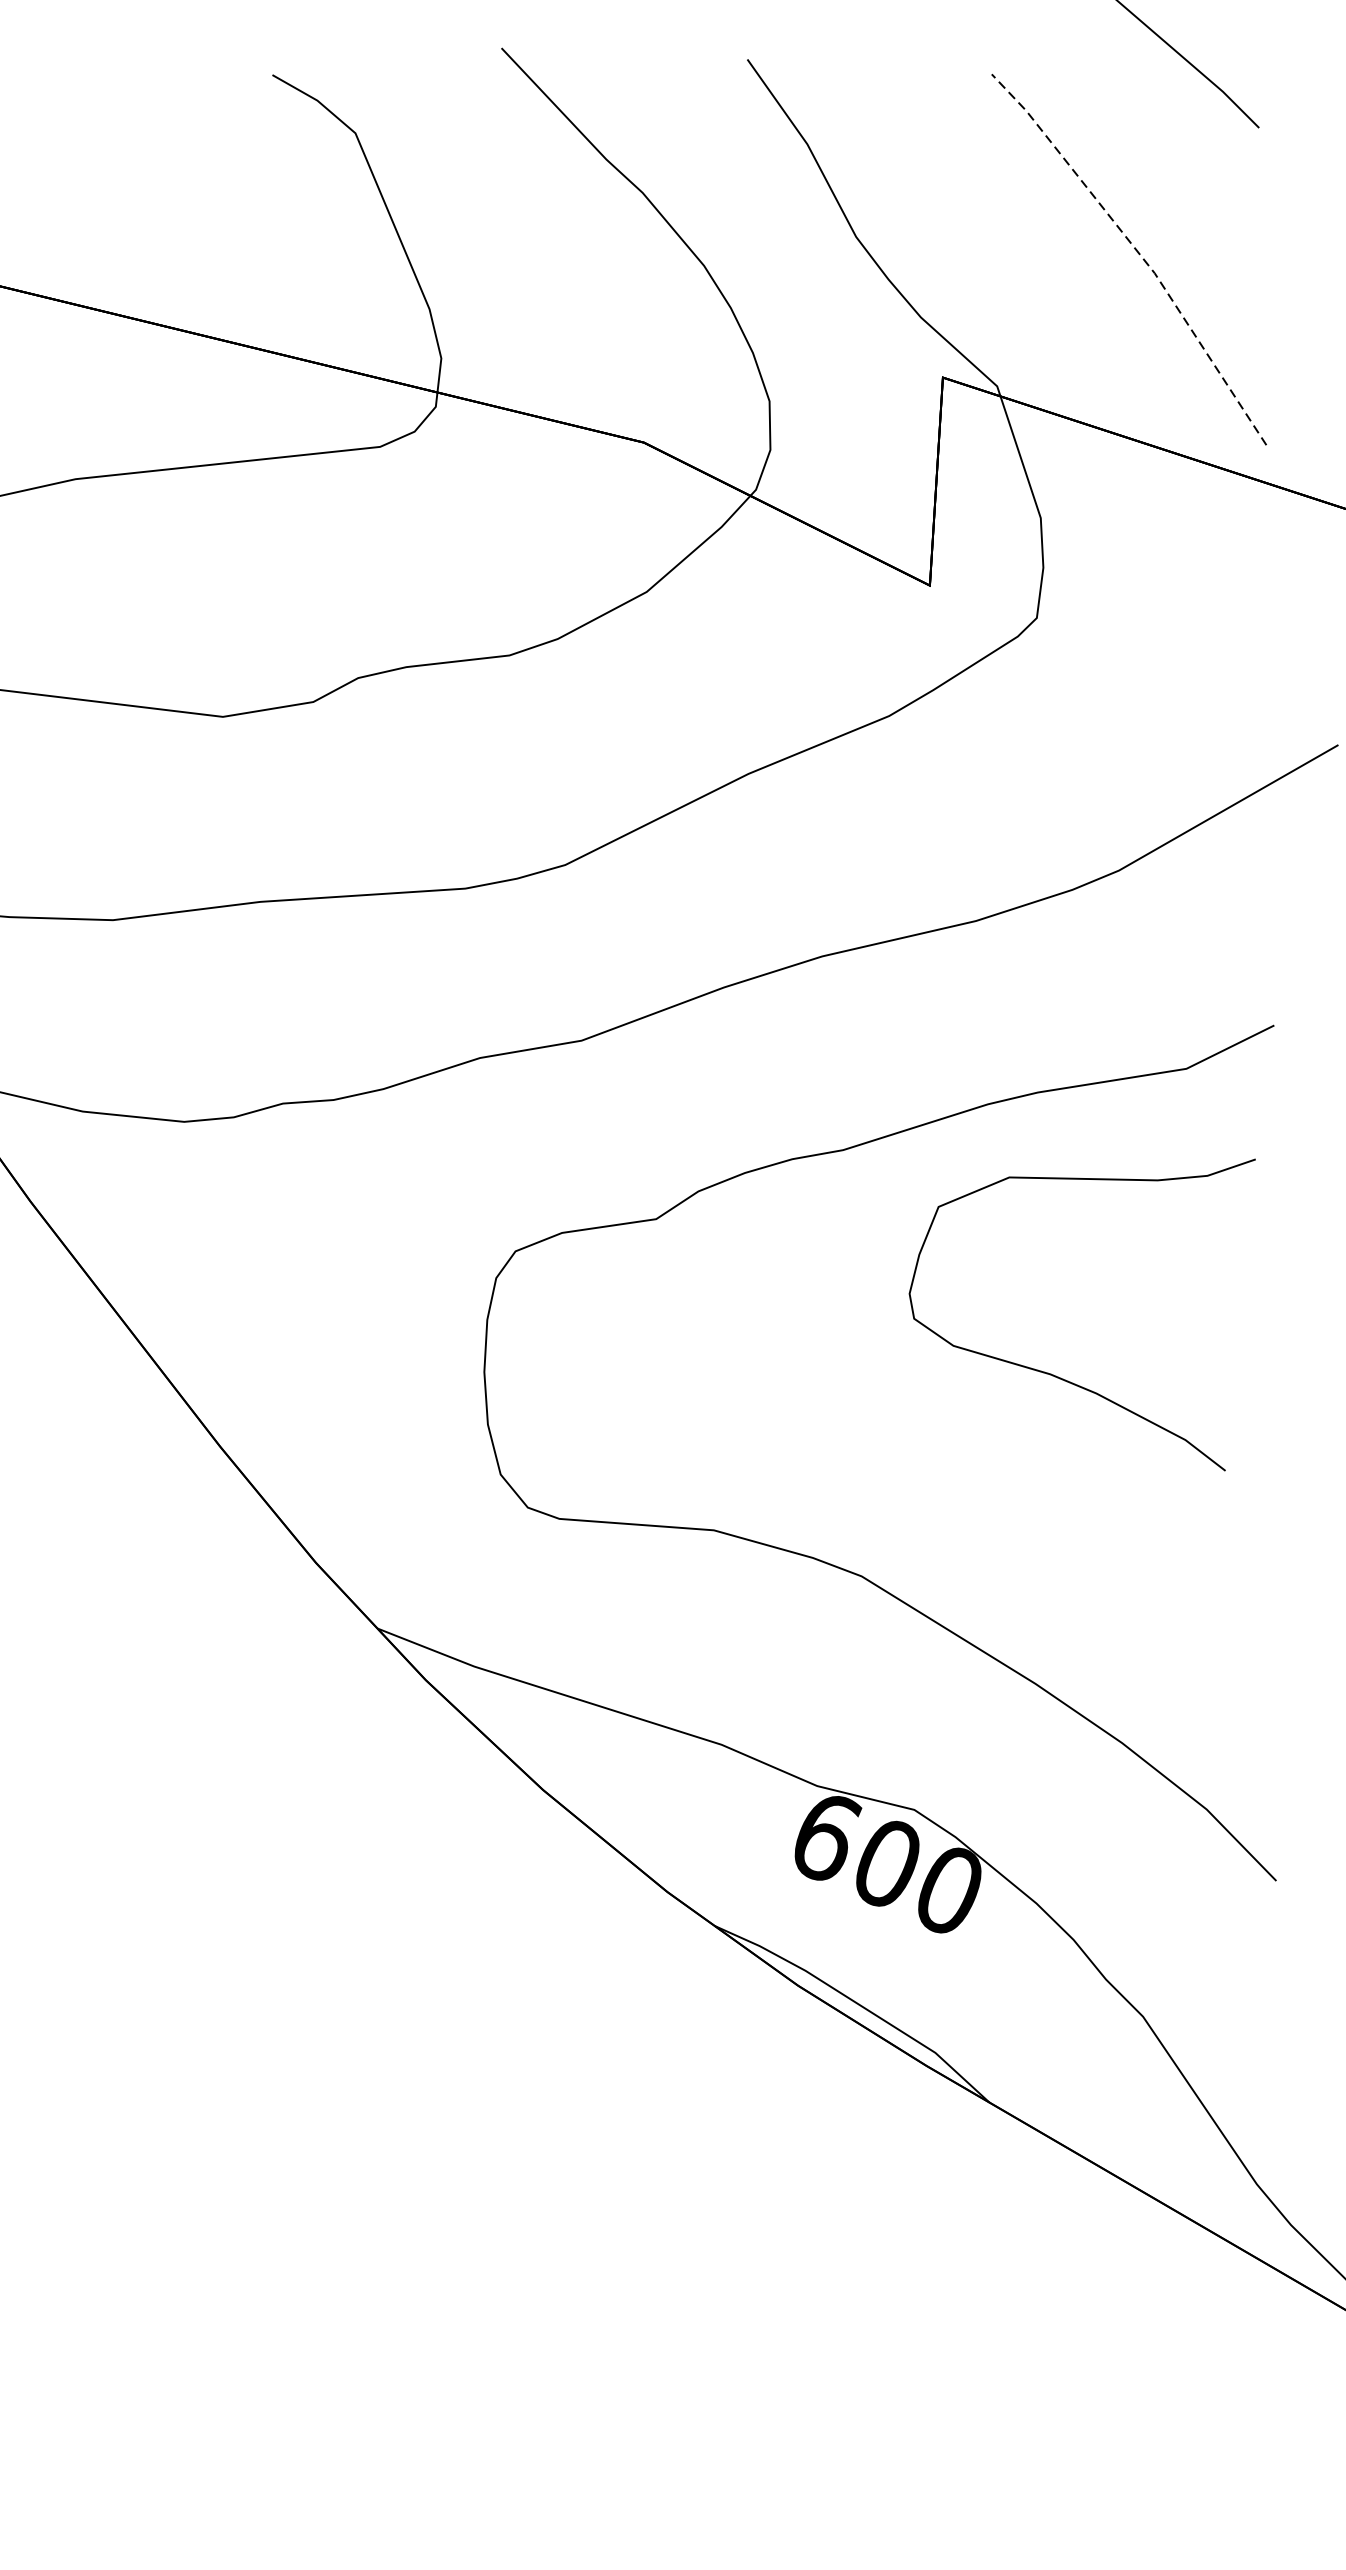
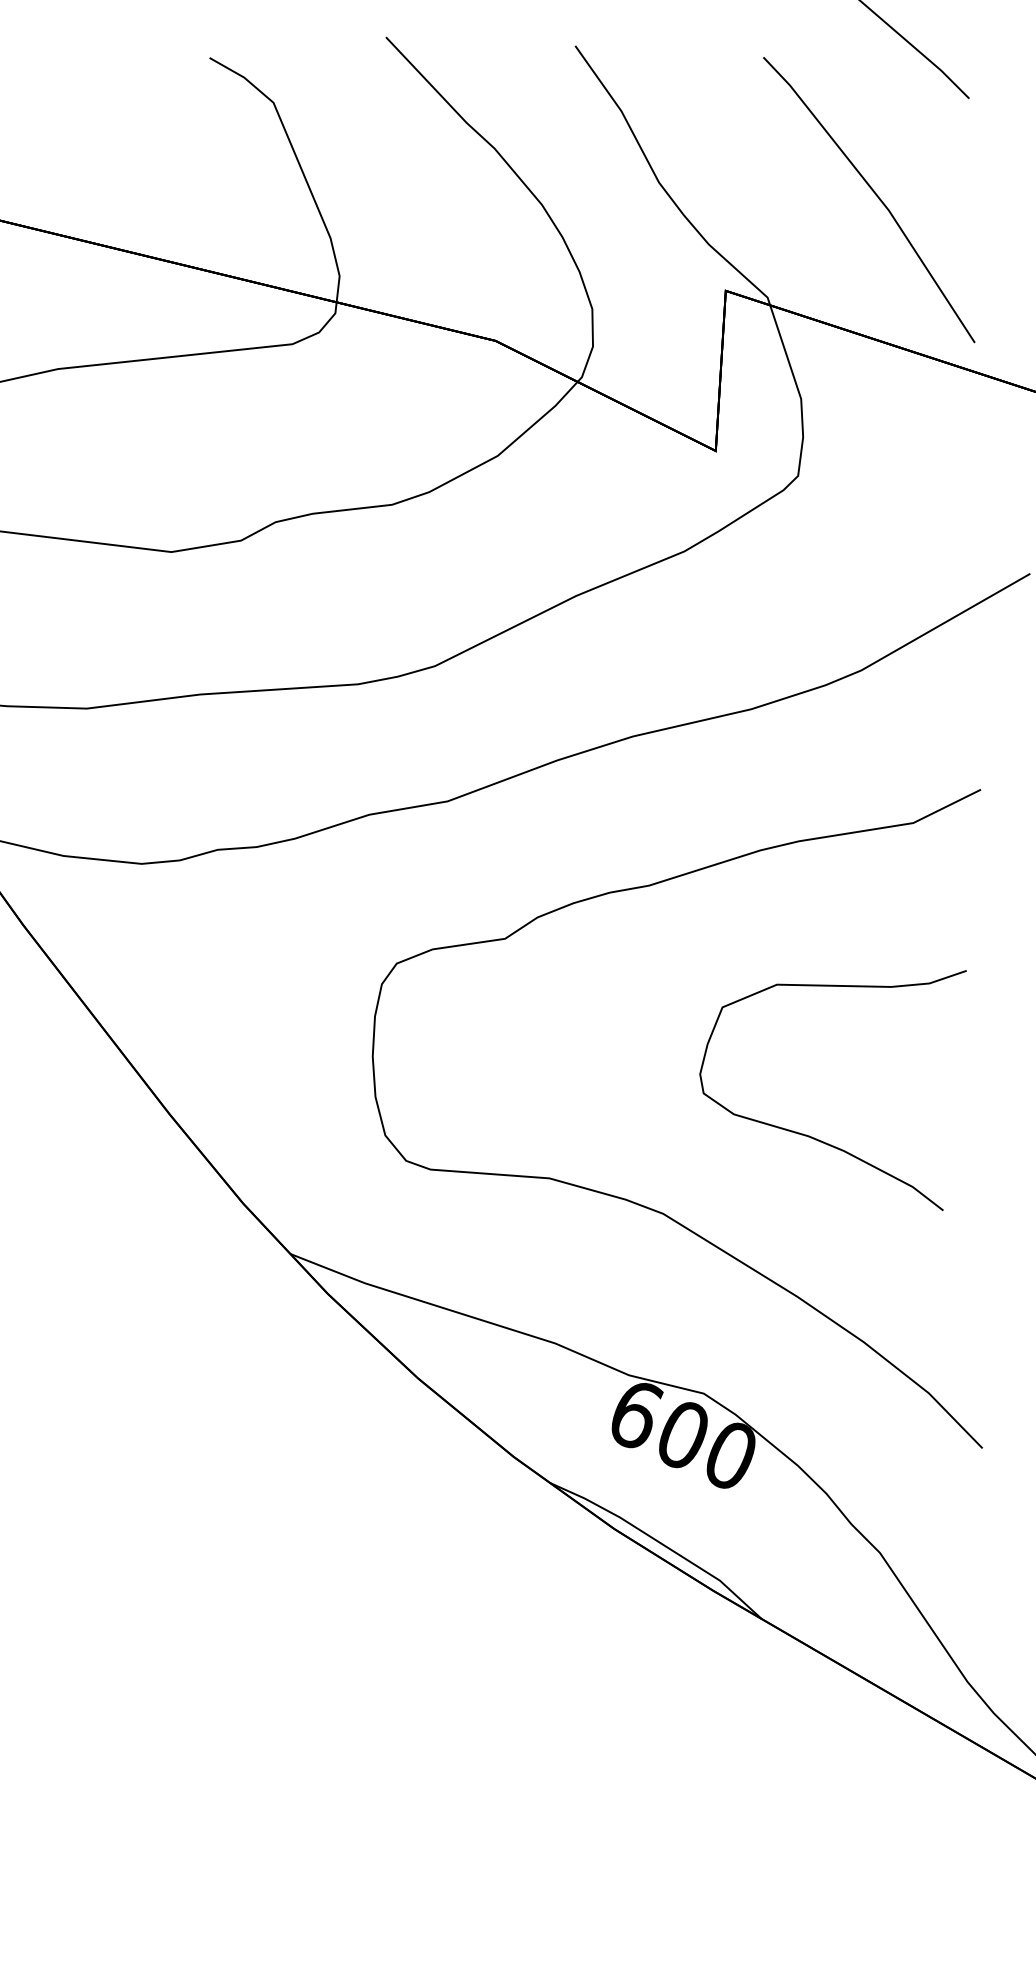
line: (1137, 252) -> (875, 194), dashed -> solid
curve: (1055, 1374) -> (812, 1136), moved

